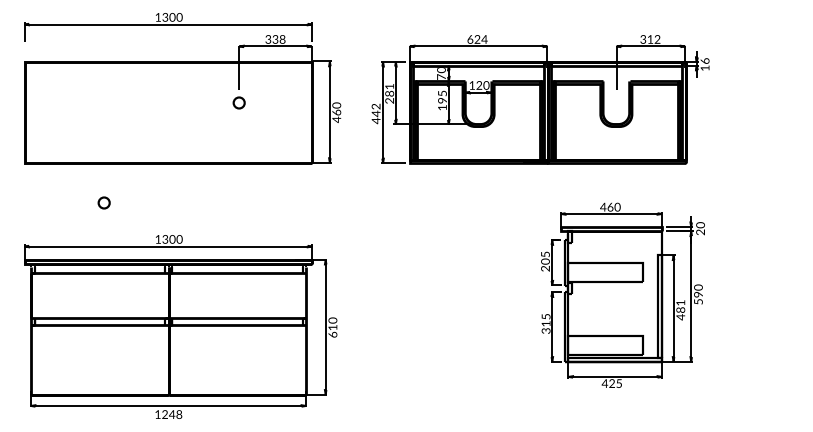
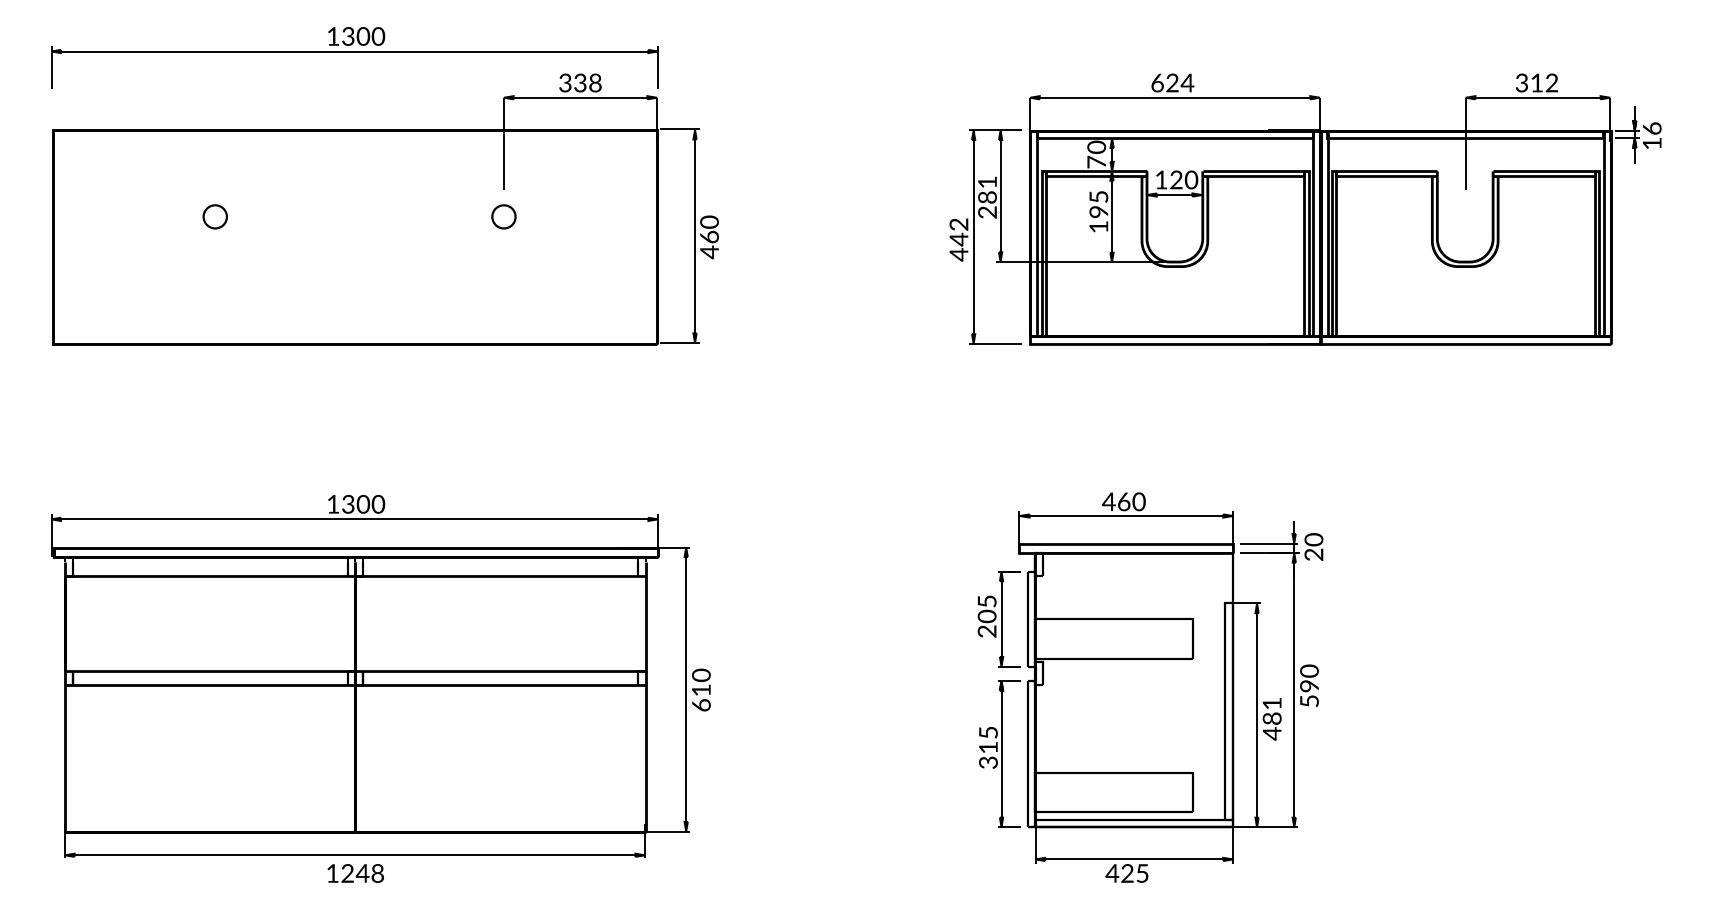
part: (540, 99) -> (1305, 209), moved
part: (103, 202) -> (213, 215), moved
part: (622, 294) -> (1149, 685), moved

